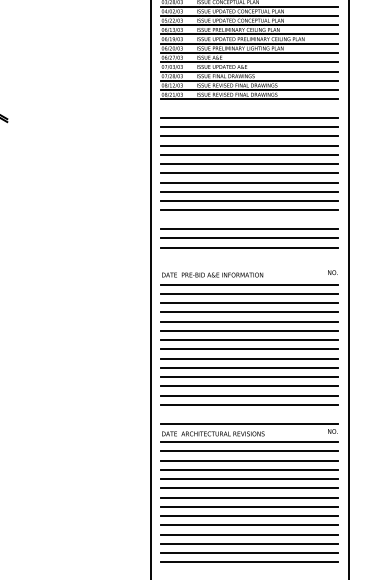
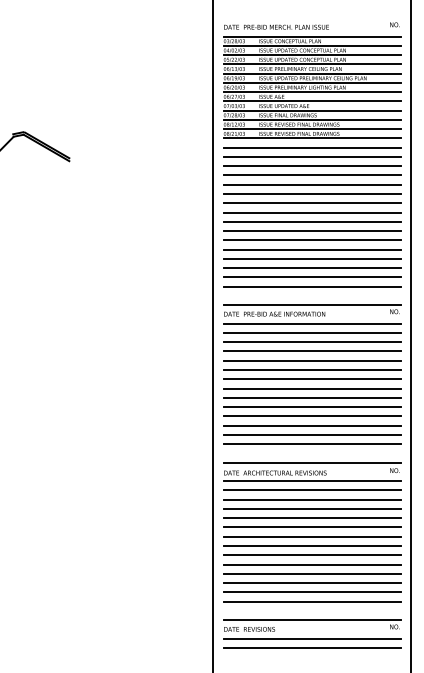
line: (249, 108) -> (311, 147), added
line: (249, 219) -> (311, 258), added
line: (249, 266) -> (311, 305), added

